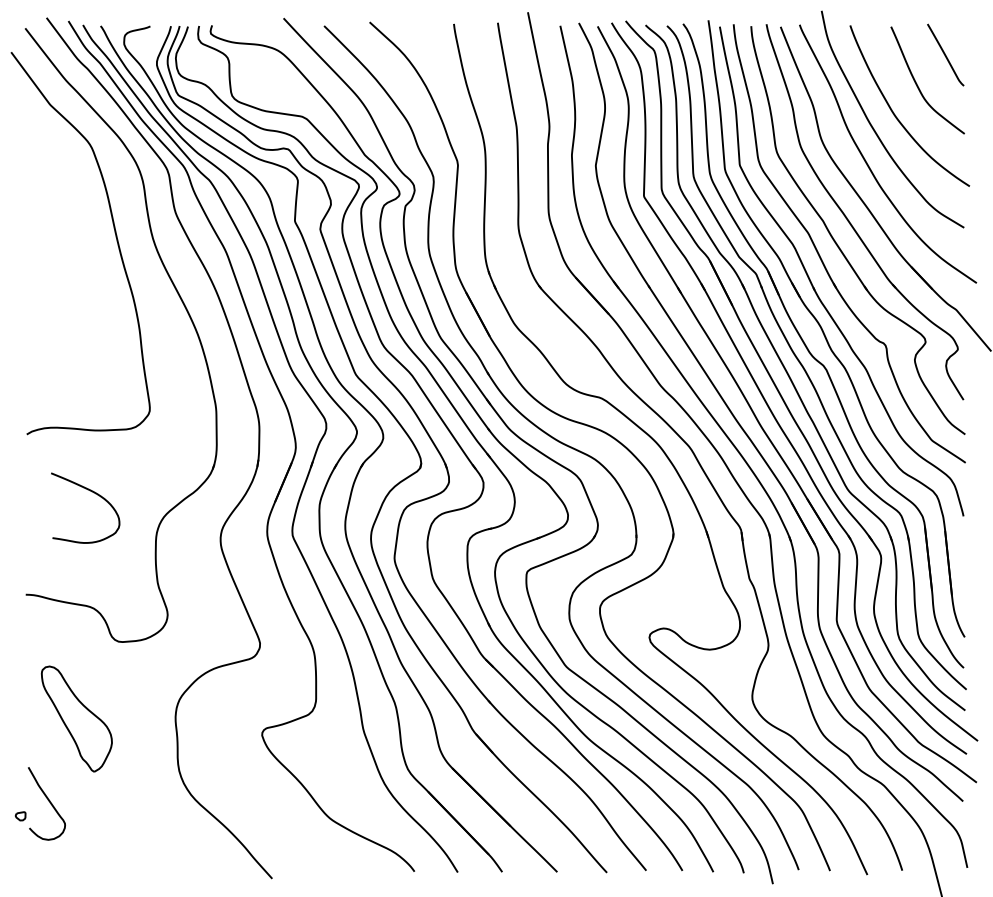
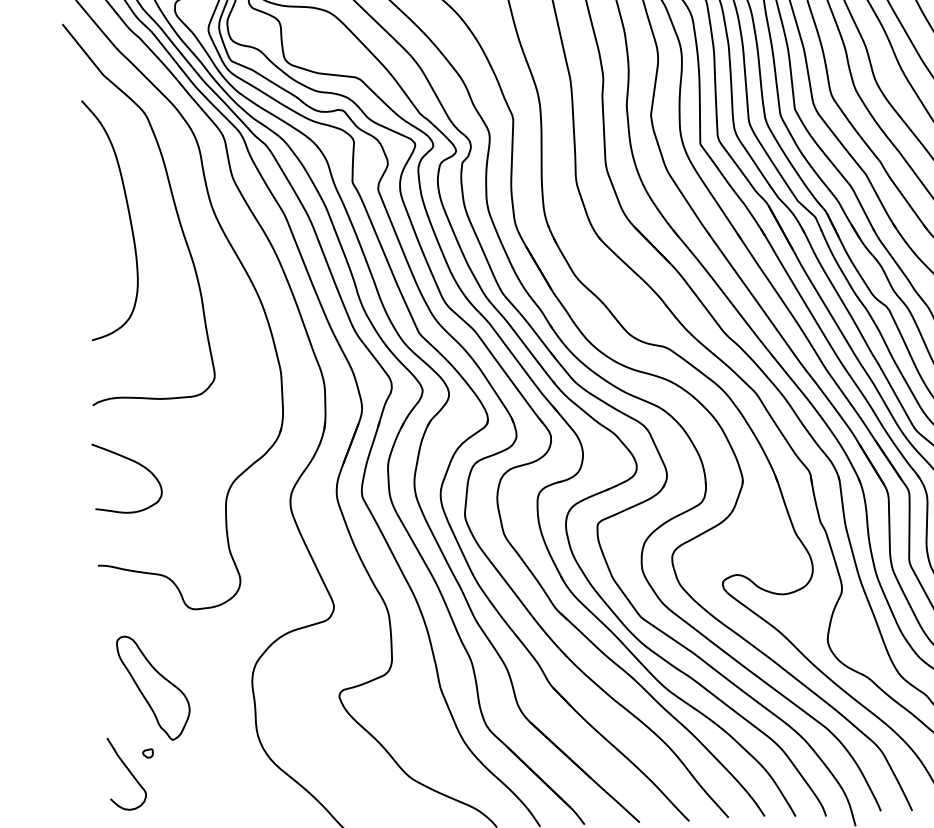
curve: (69, 244) -> (128, 214), added
curve: (95, 494) -> (136, 463), moved
part: (20, 816) -> (147, 753), moved

